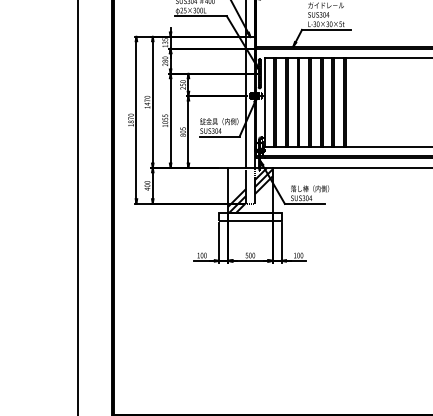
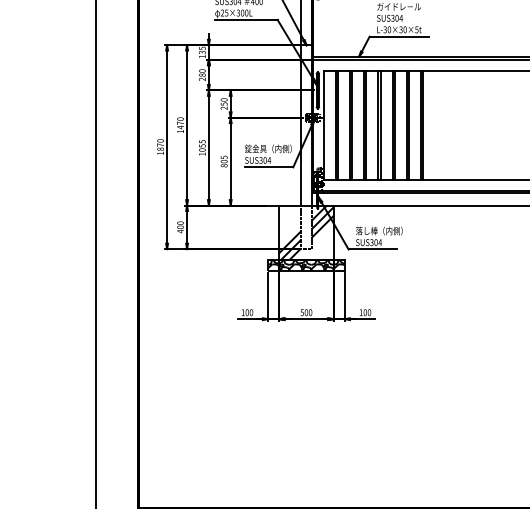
hatch: (250, 216) -> (306, 264), added

